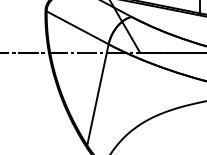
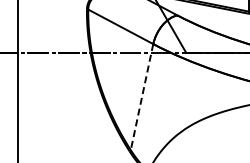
line: (97, 95) -> (141, 97), solid -> dashed

